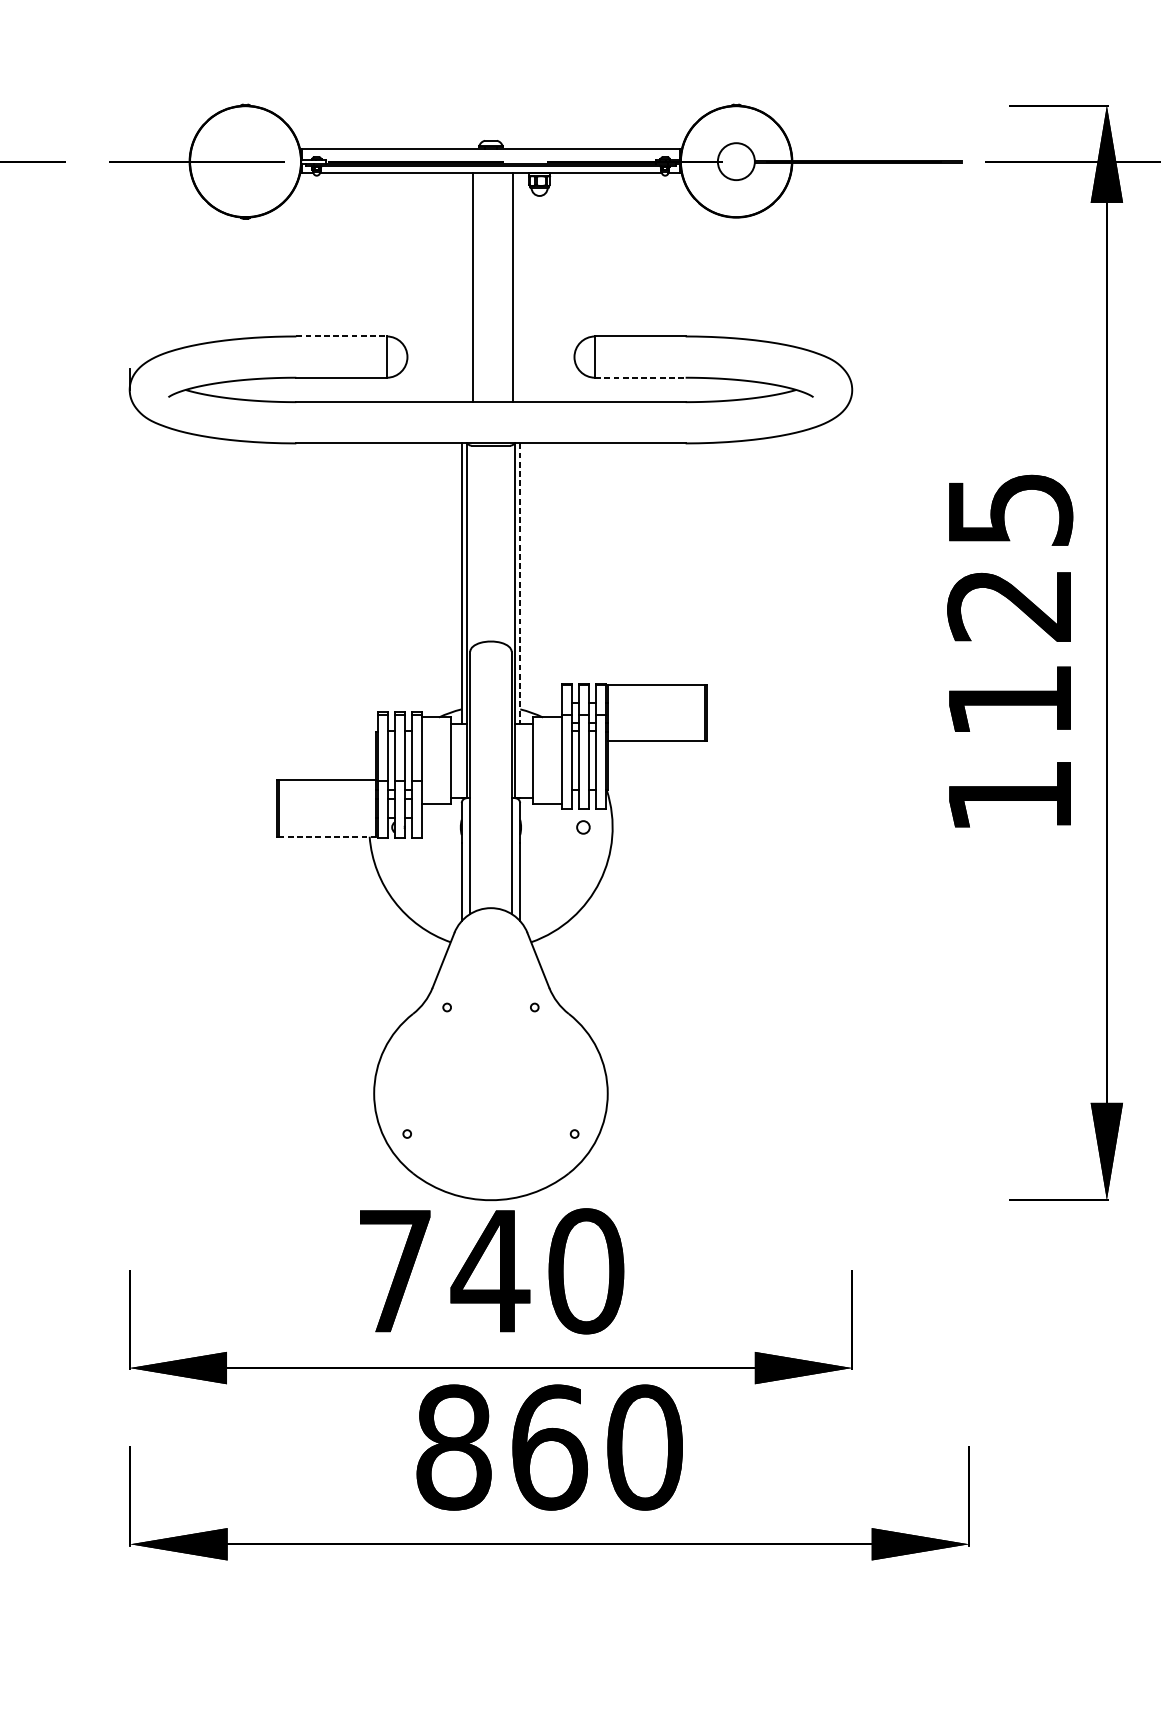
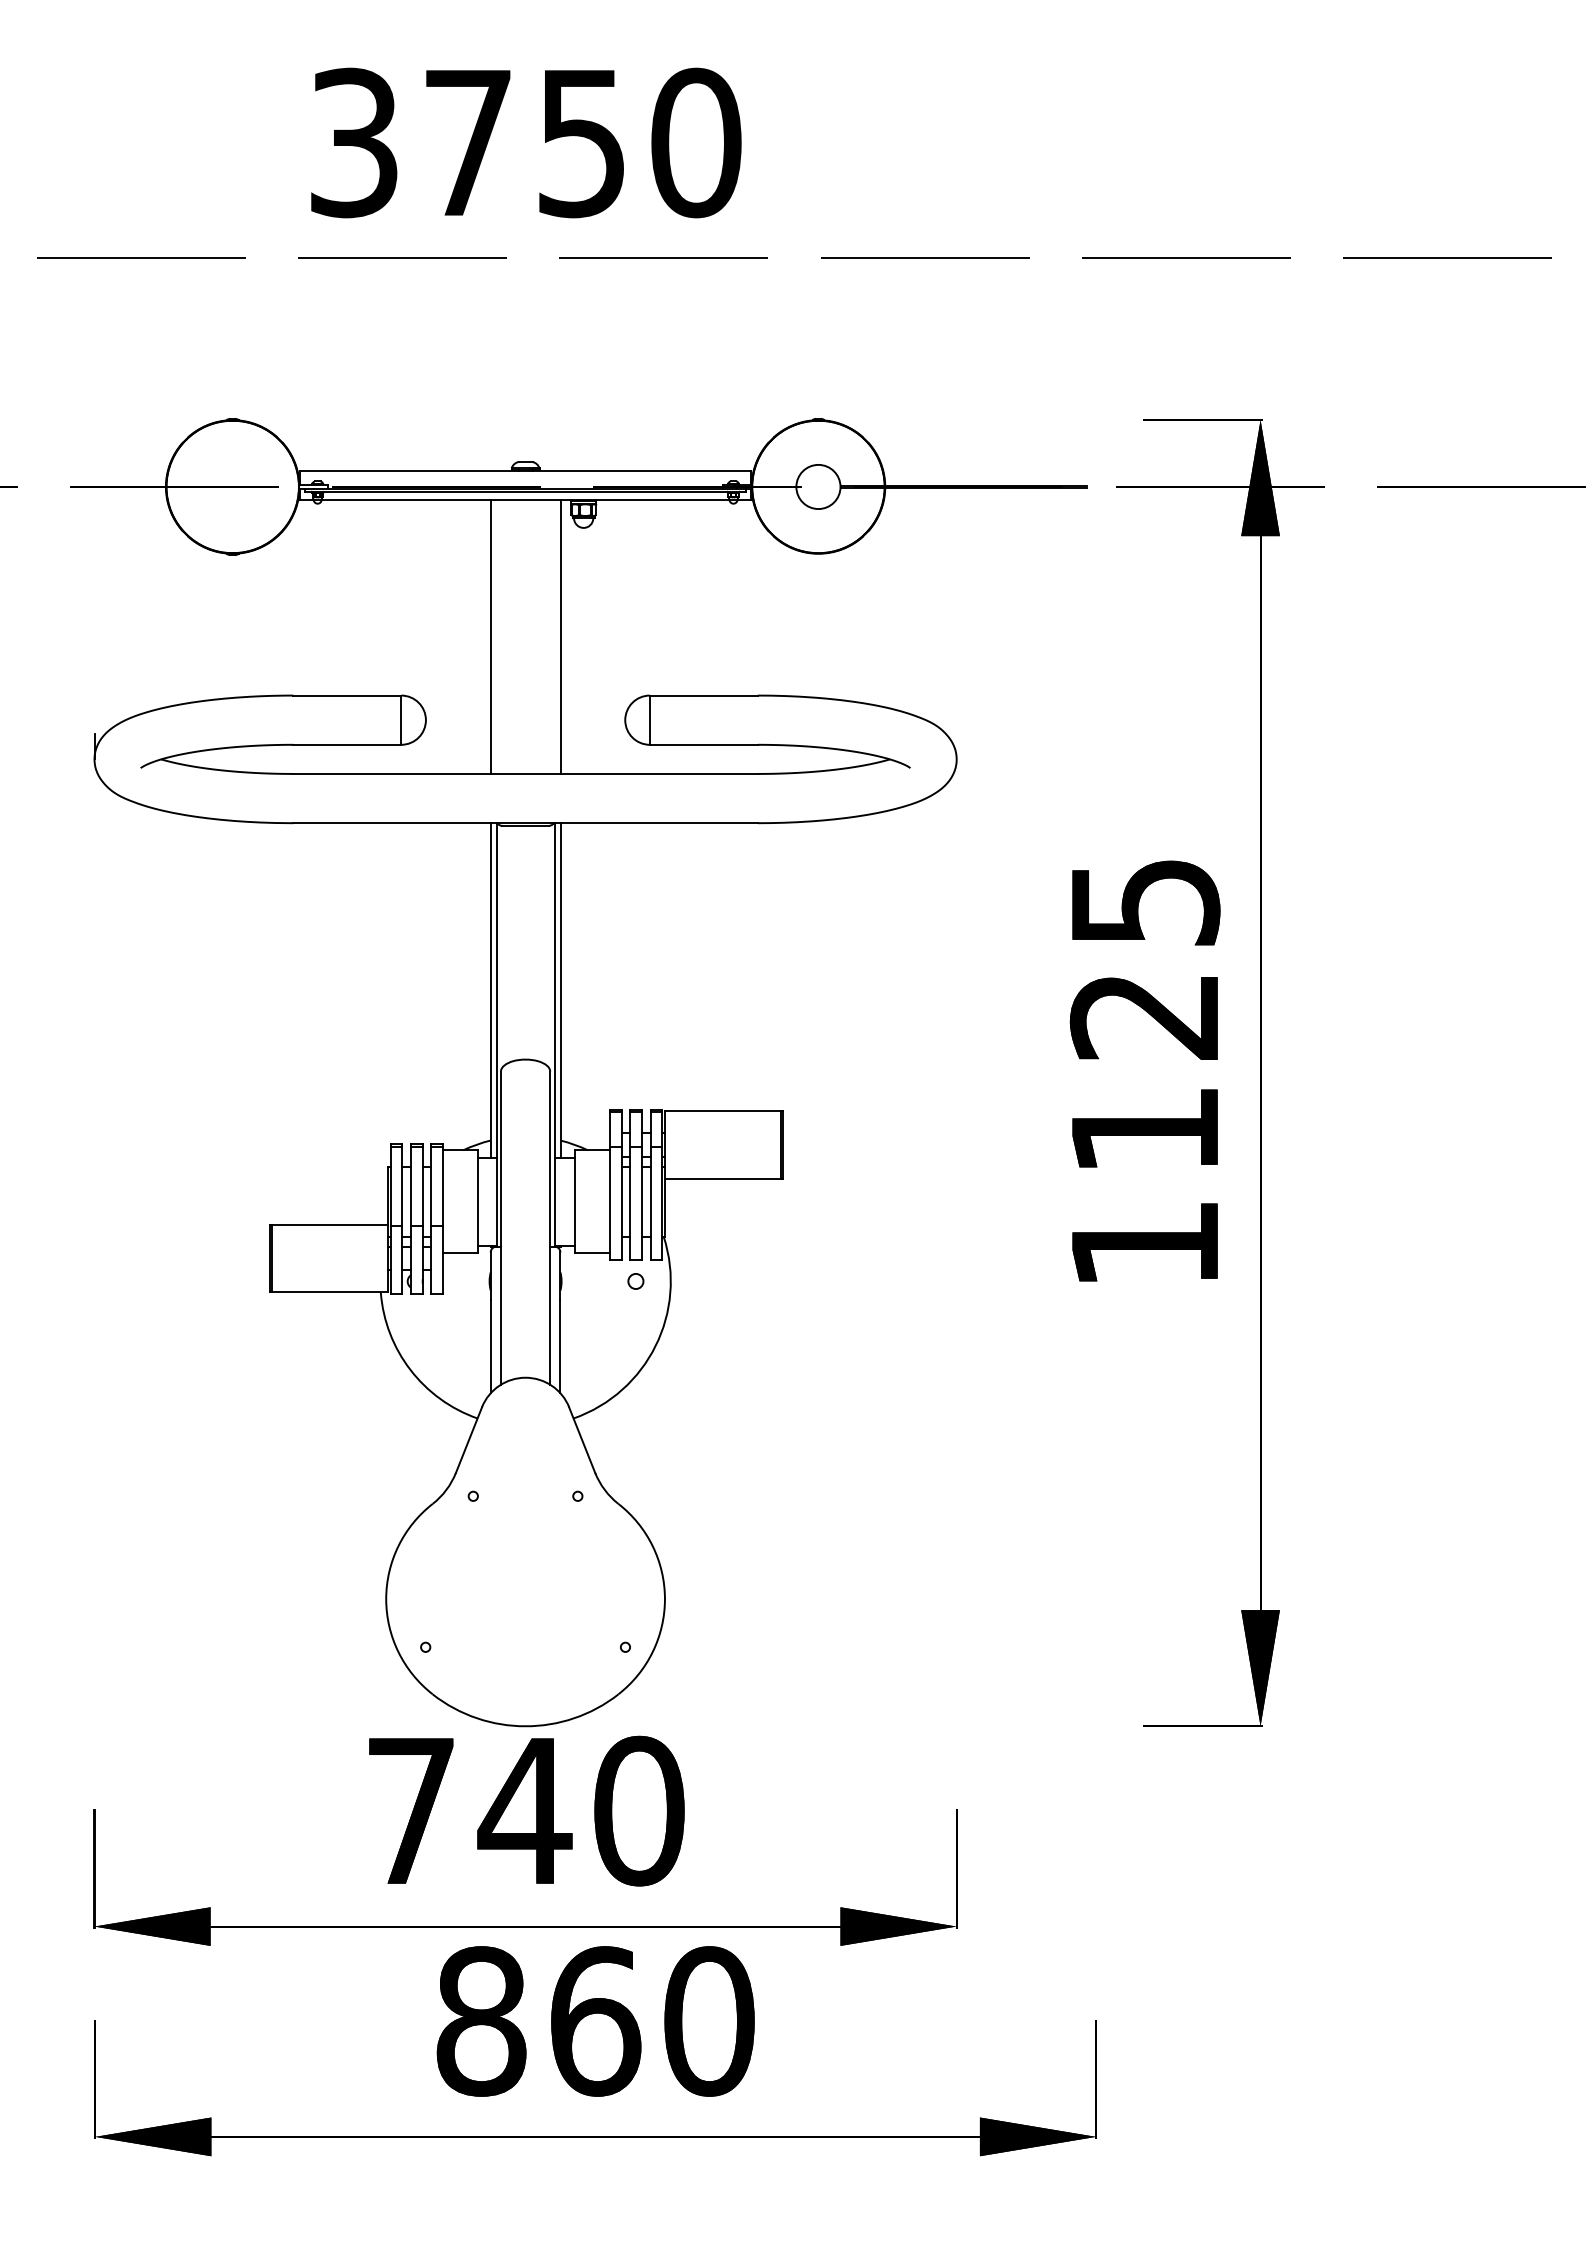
line: (473, 286) -> (560, 636), moved
line: (512, 286) -> (490, 636), moved
line: (341, 336) -> (347, 695), dashed -> solid
line: (640, 377) -> (704, 744), dashed -> solid
line: (520, 583) -> (560, 990), dashed -> solid
line: (327, 836) -> (330, 1292), dashed -> solid

